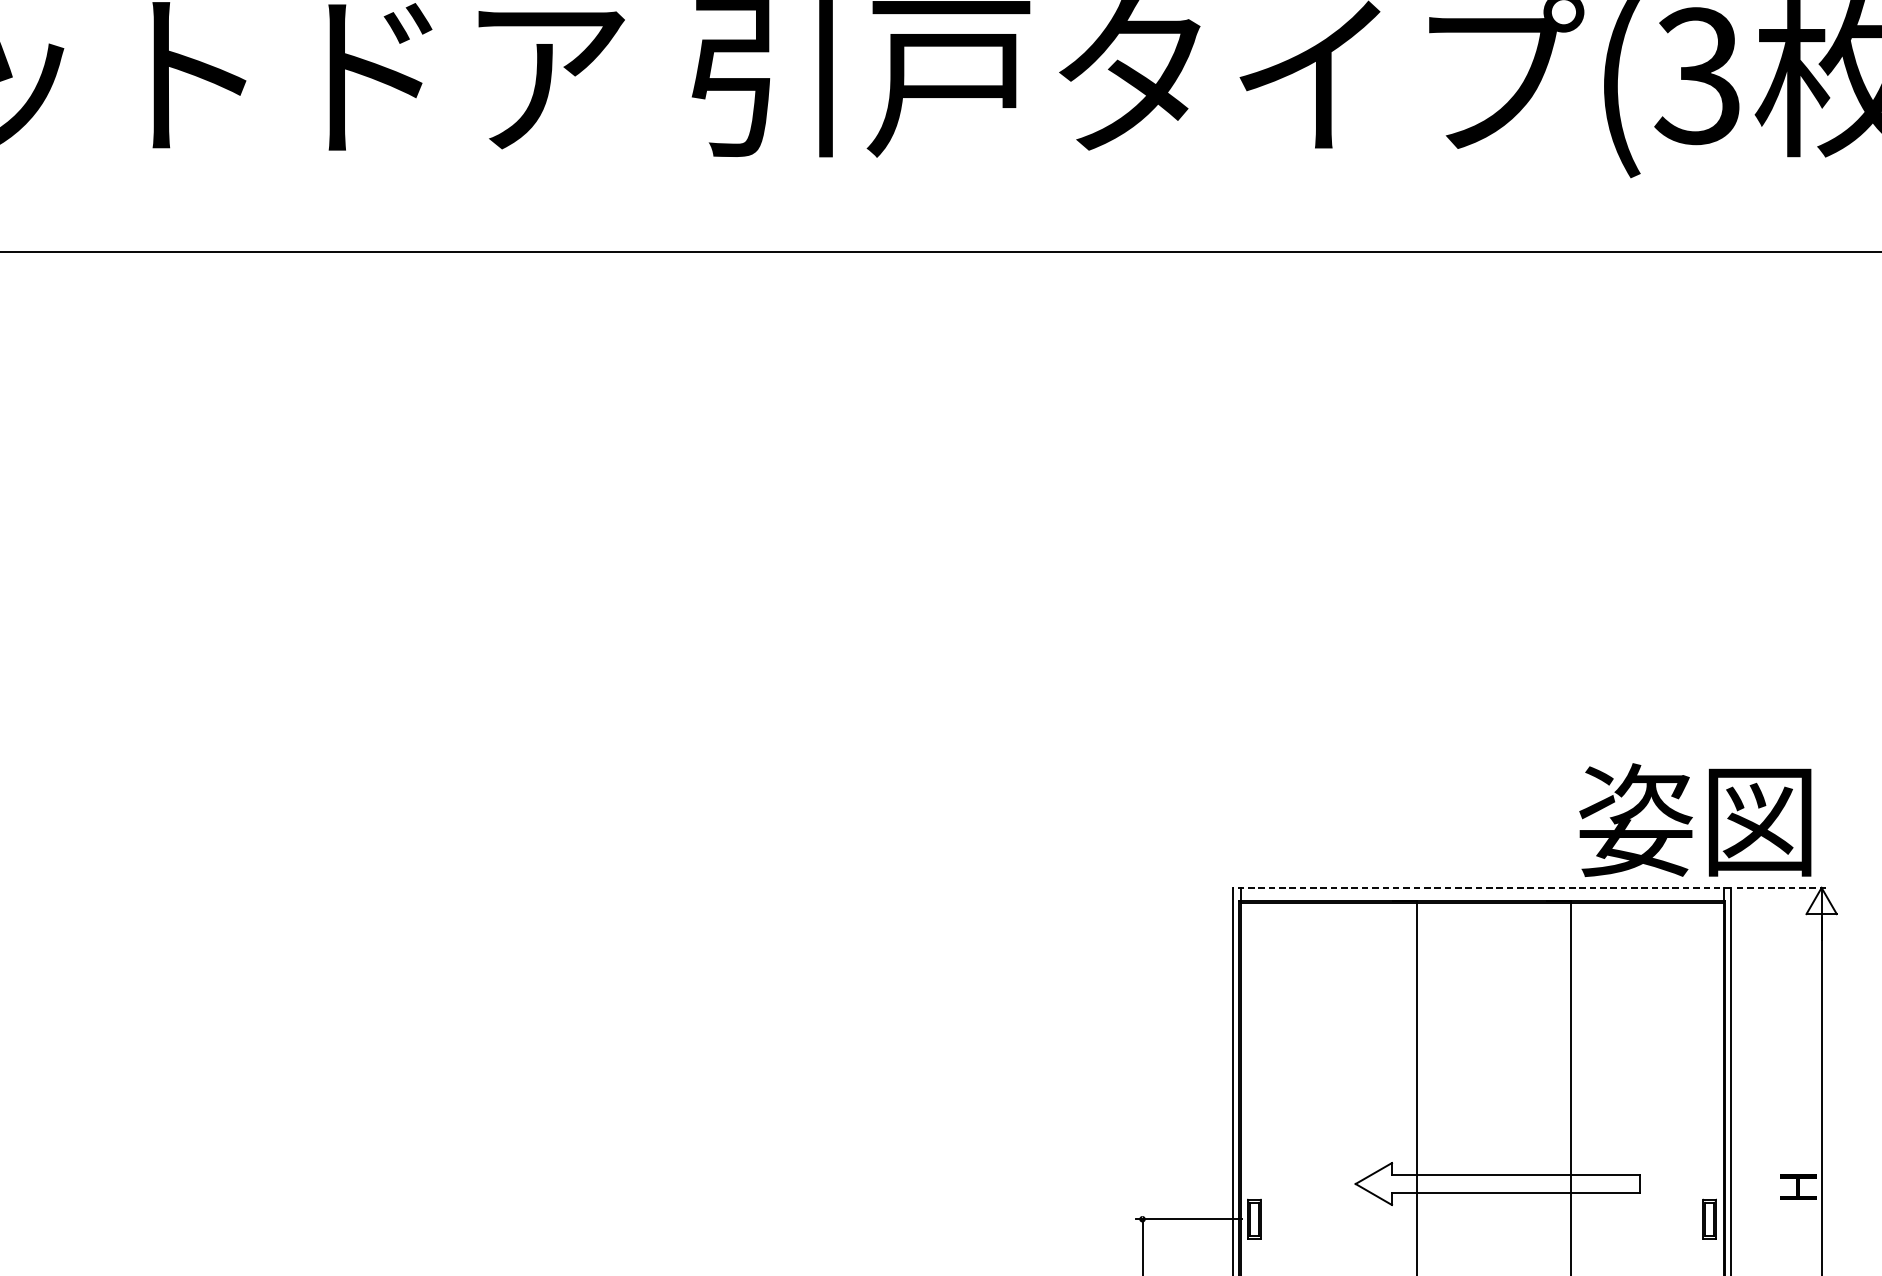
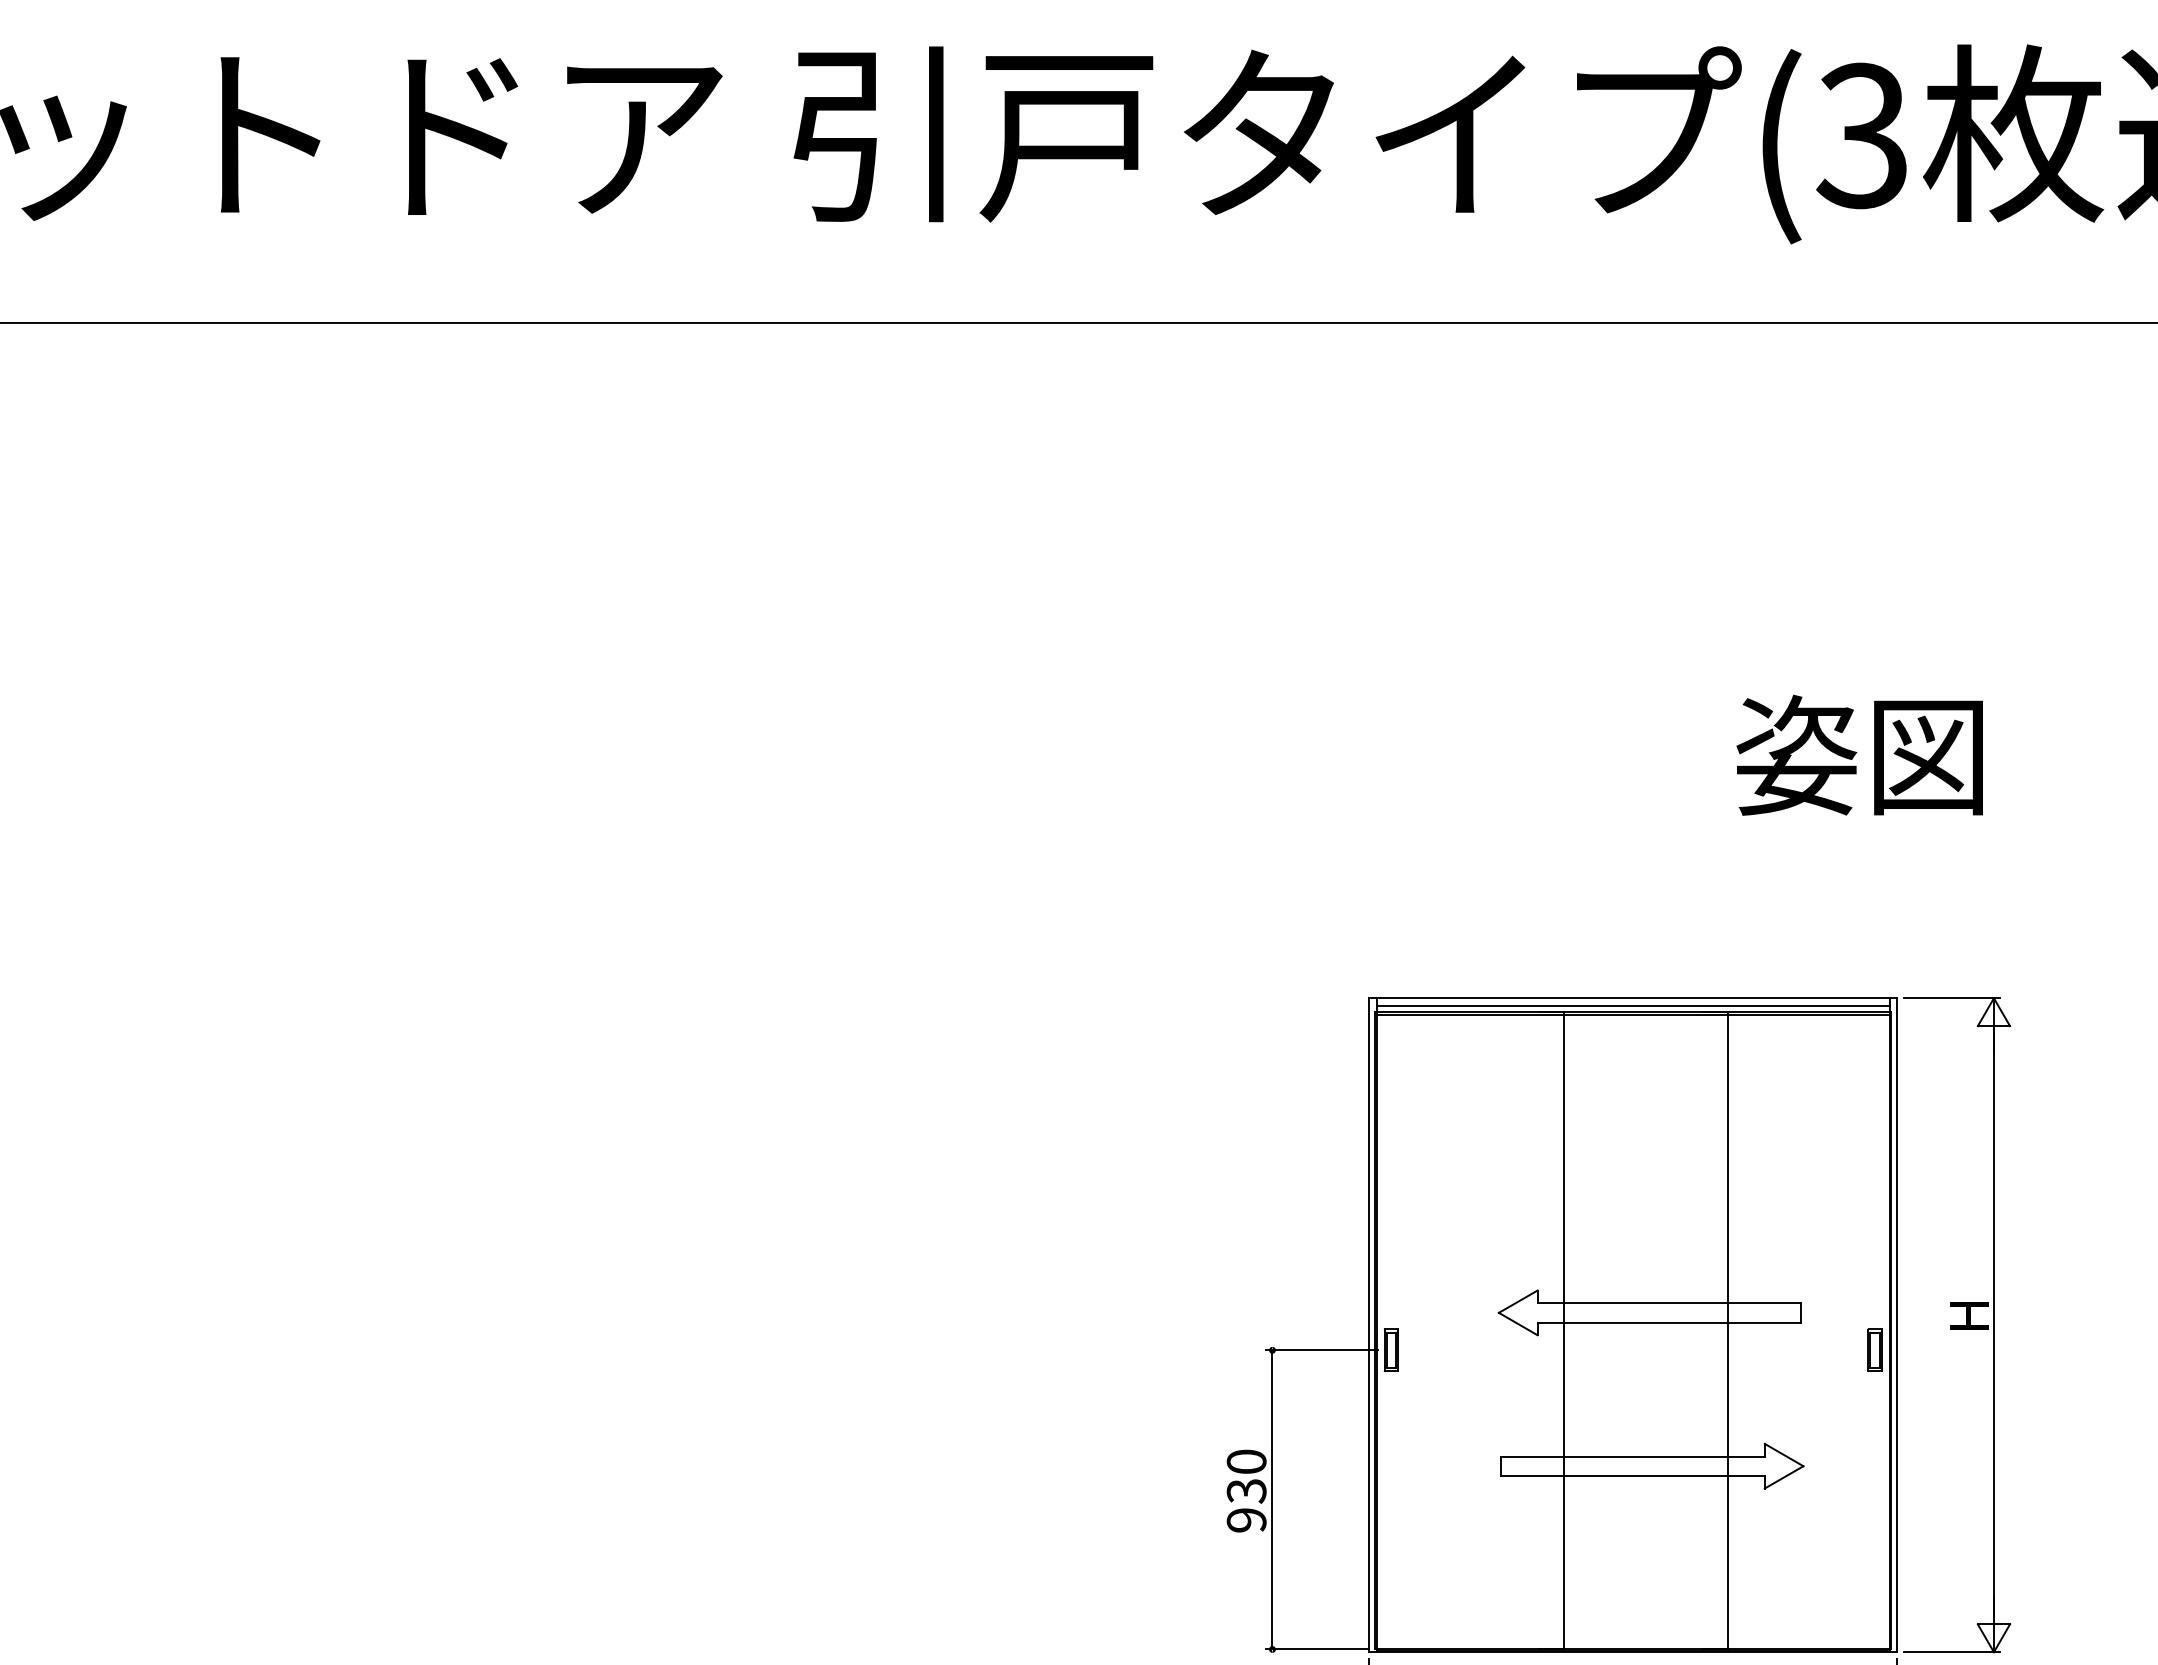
text: (1695, 819) -> (1859, 754), moved
line: (1481, 888) -> (1632, 998), dashed -> solid
line: (1782, 888) -> (1952, 998), dashed -> solid
line: (1481, 895) -> (1632, 1006), added

